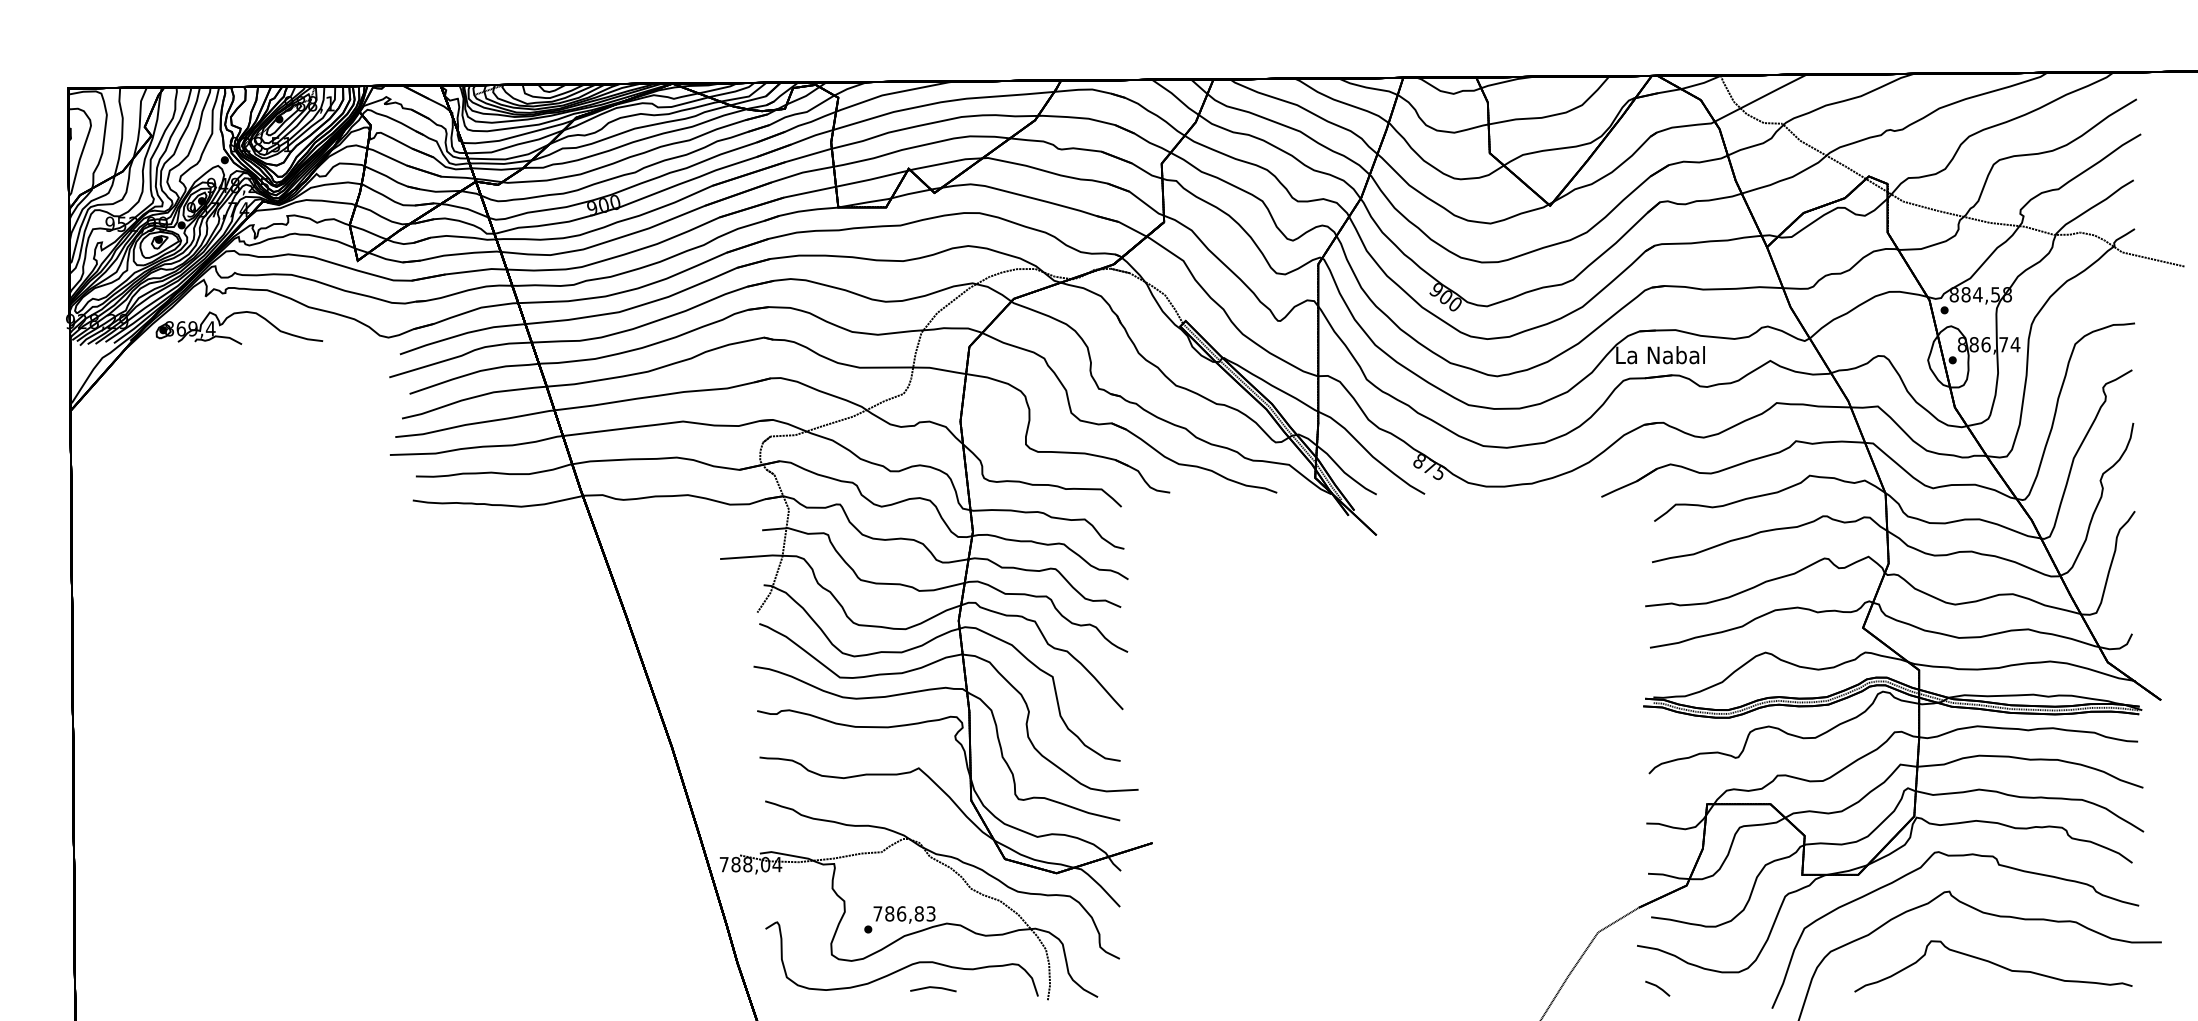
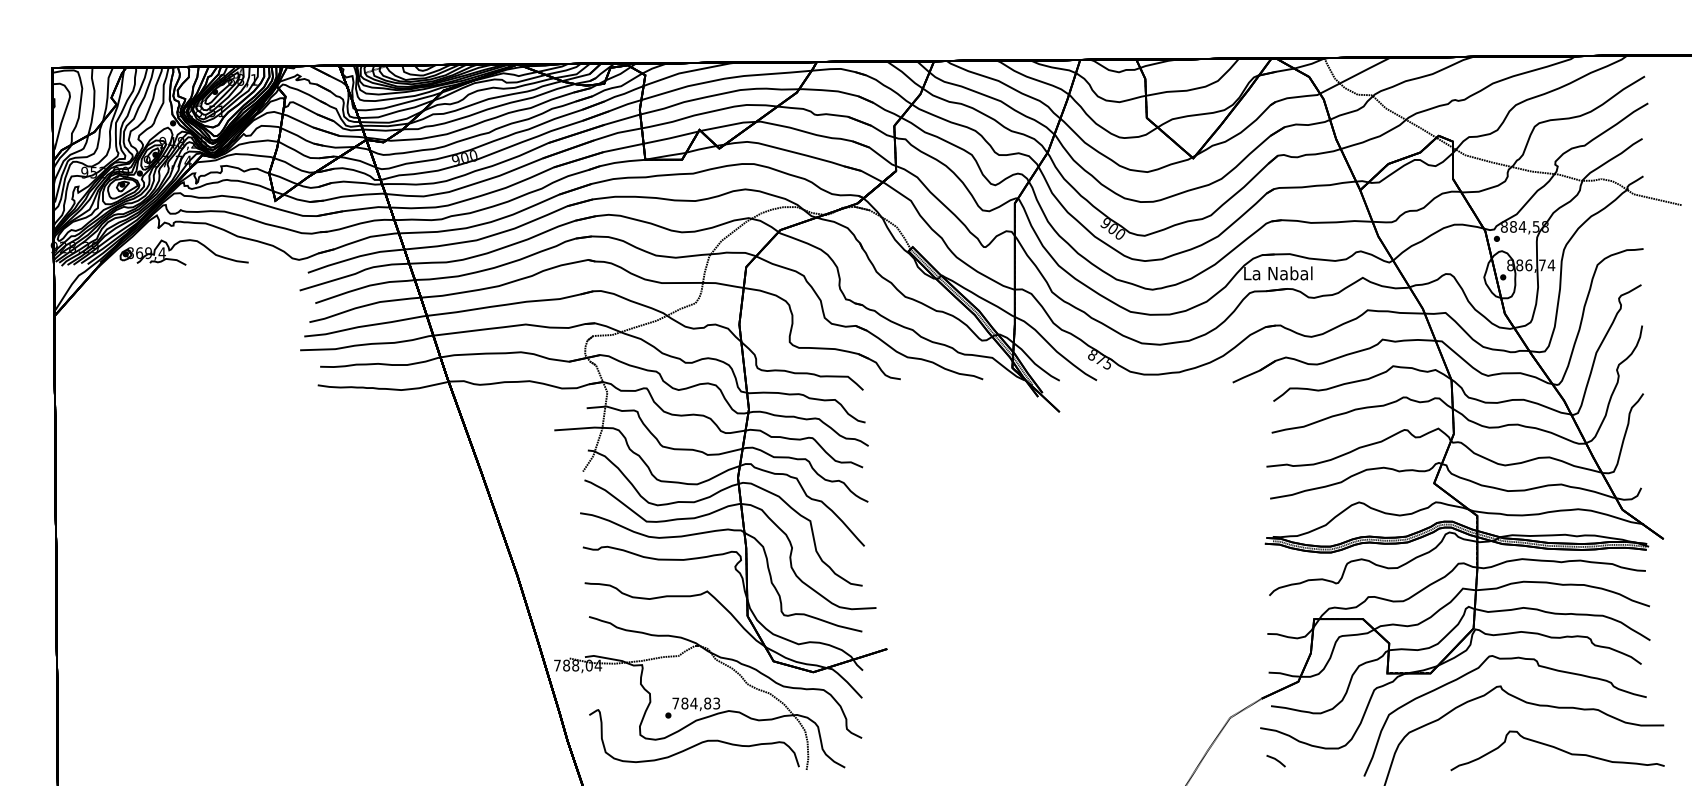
text: (901, 913) -> (693, 703), 786,83 -> 784,83
part: (1993, 966) -> (1557, 750), moved
line: (933, 988) -> (718, 760), removed

